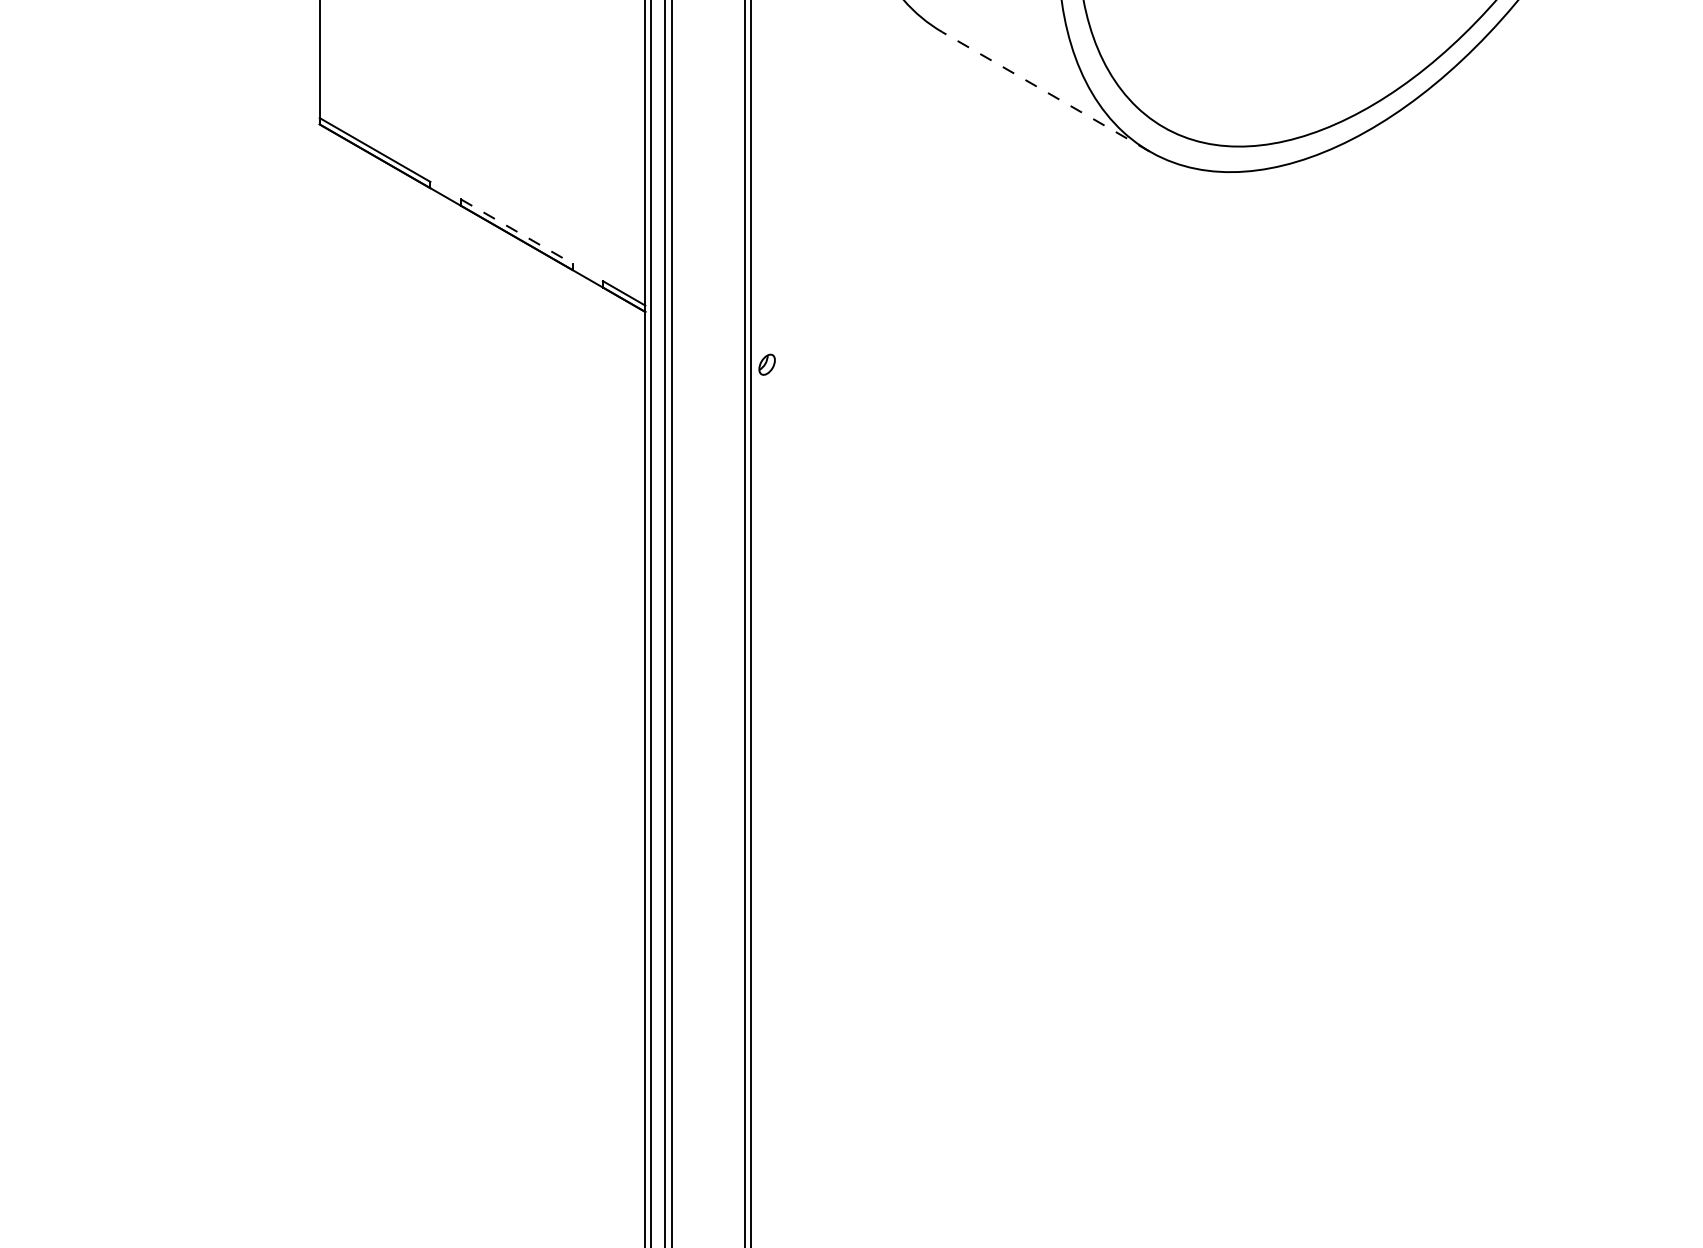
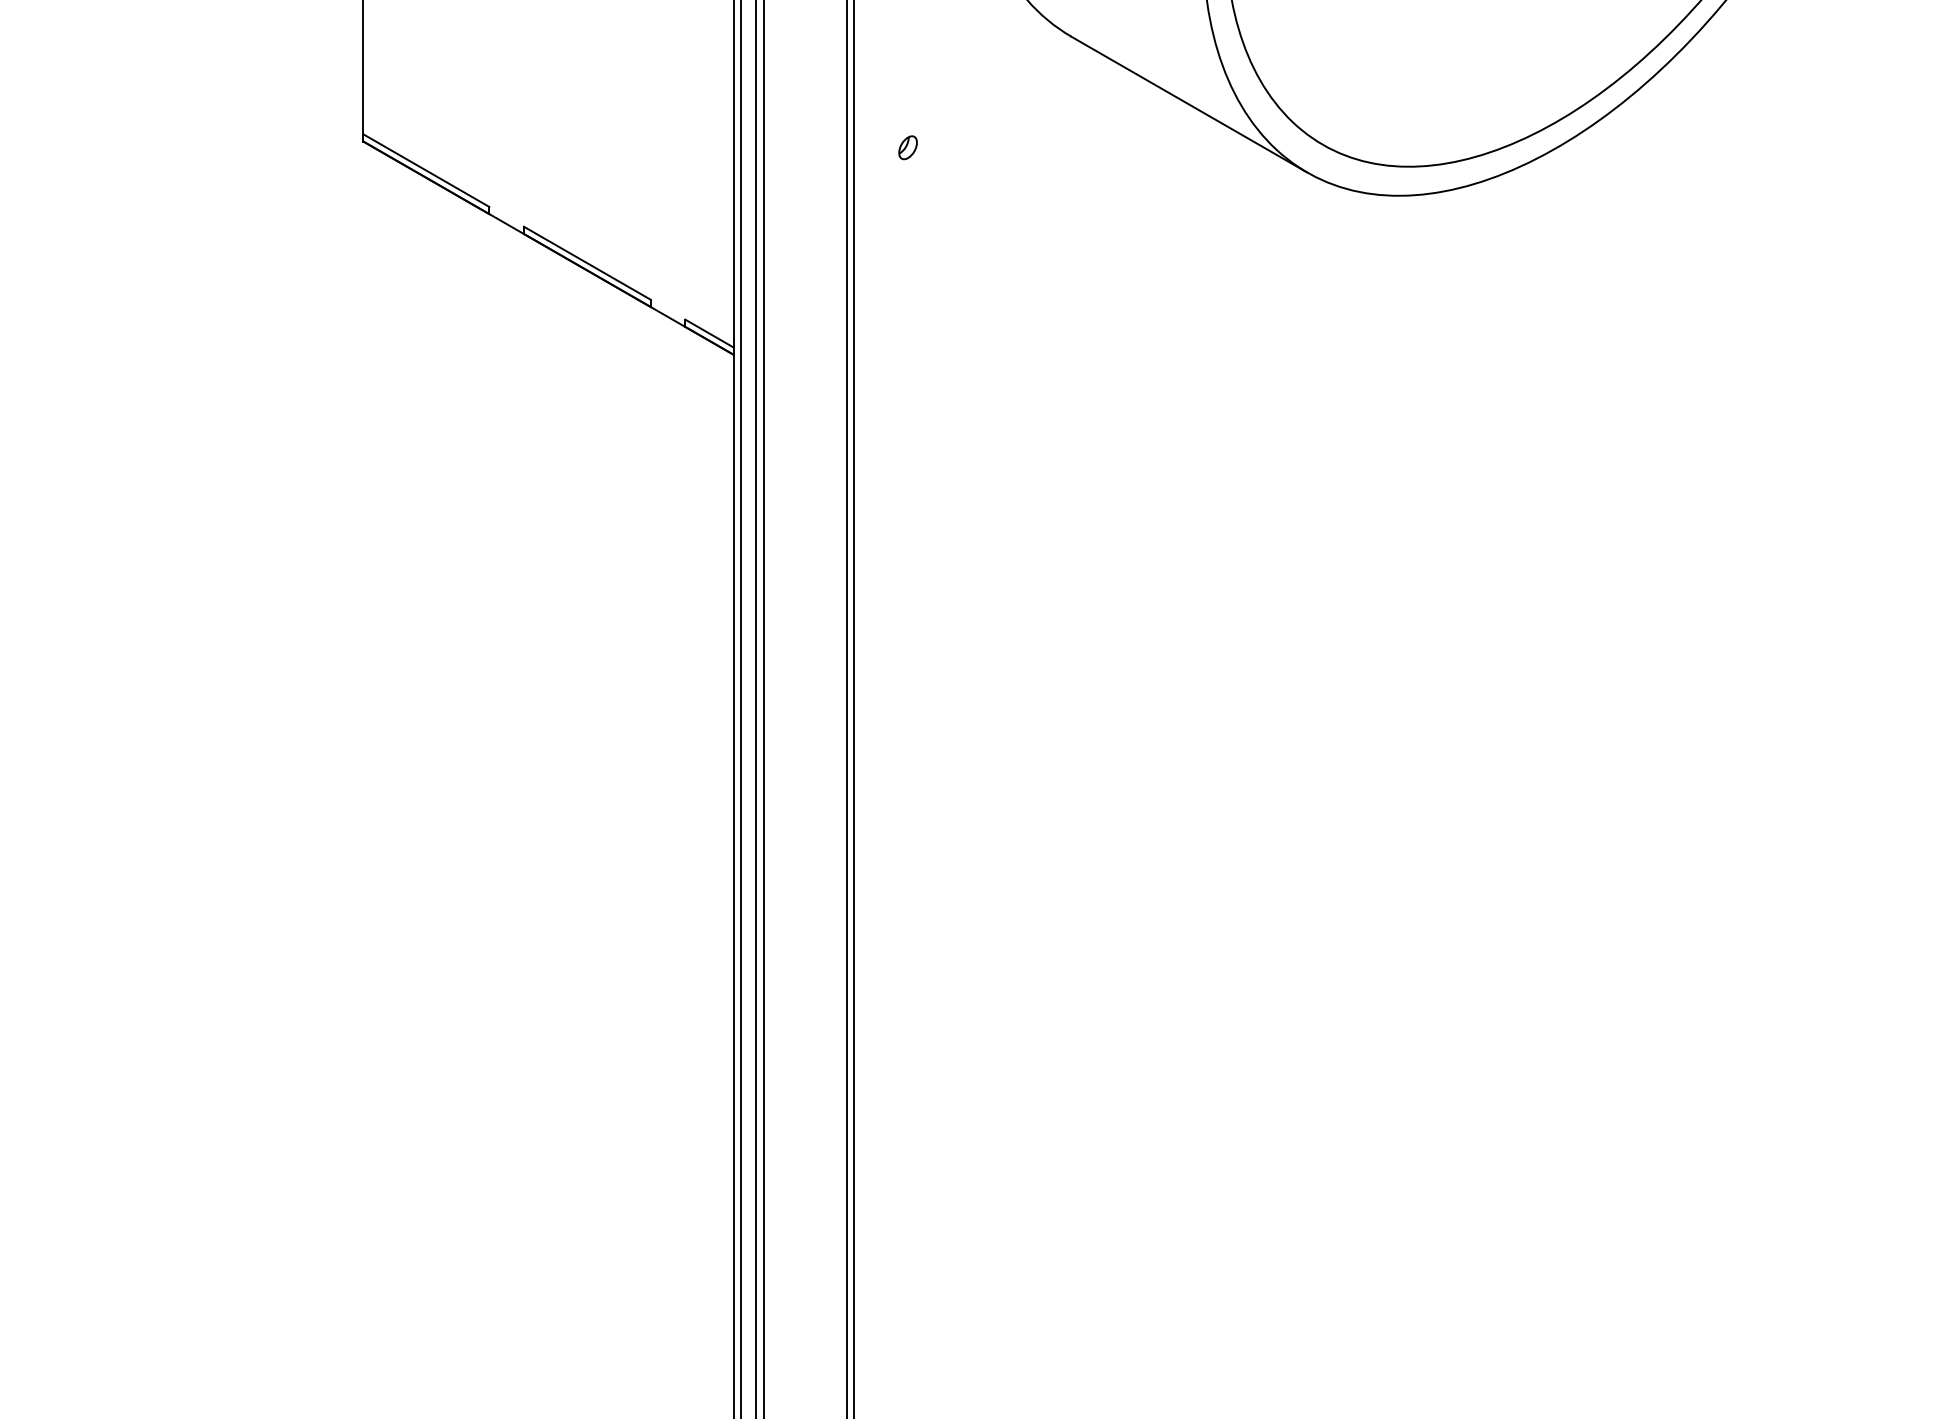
line: (1045, 91) -> (1188, 104), dashed -> solid
line: (516, 231) -> (587, 263), dashed -> solid
part: (766, 364) -> (907, 147), moved

